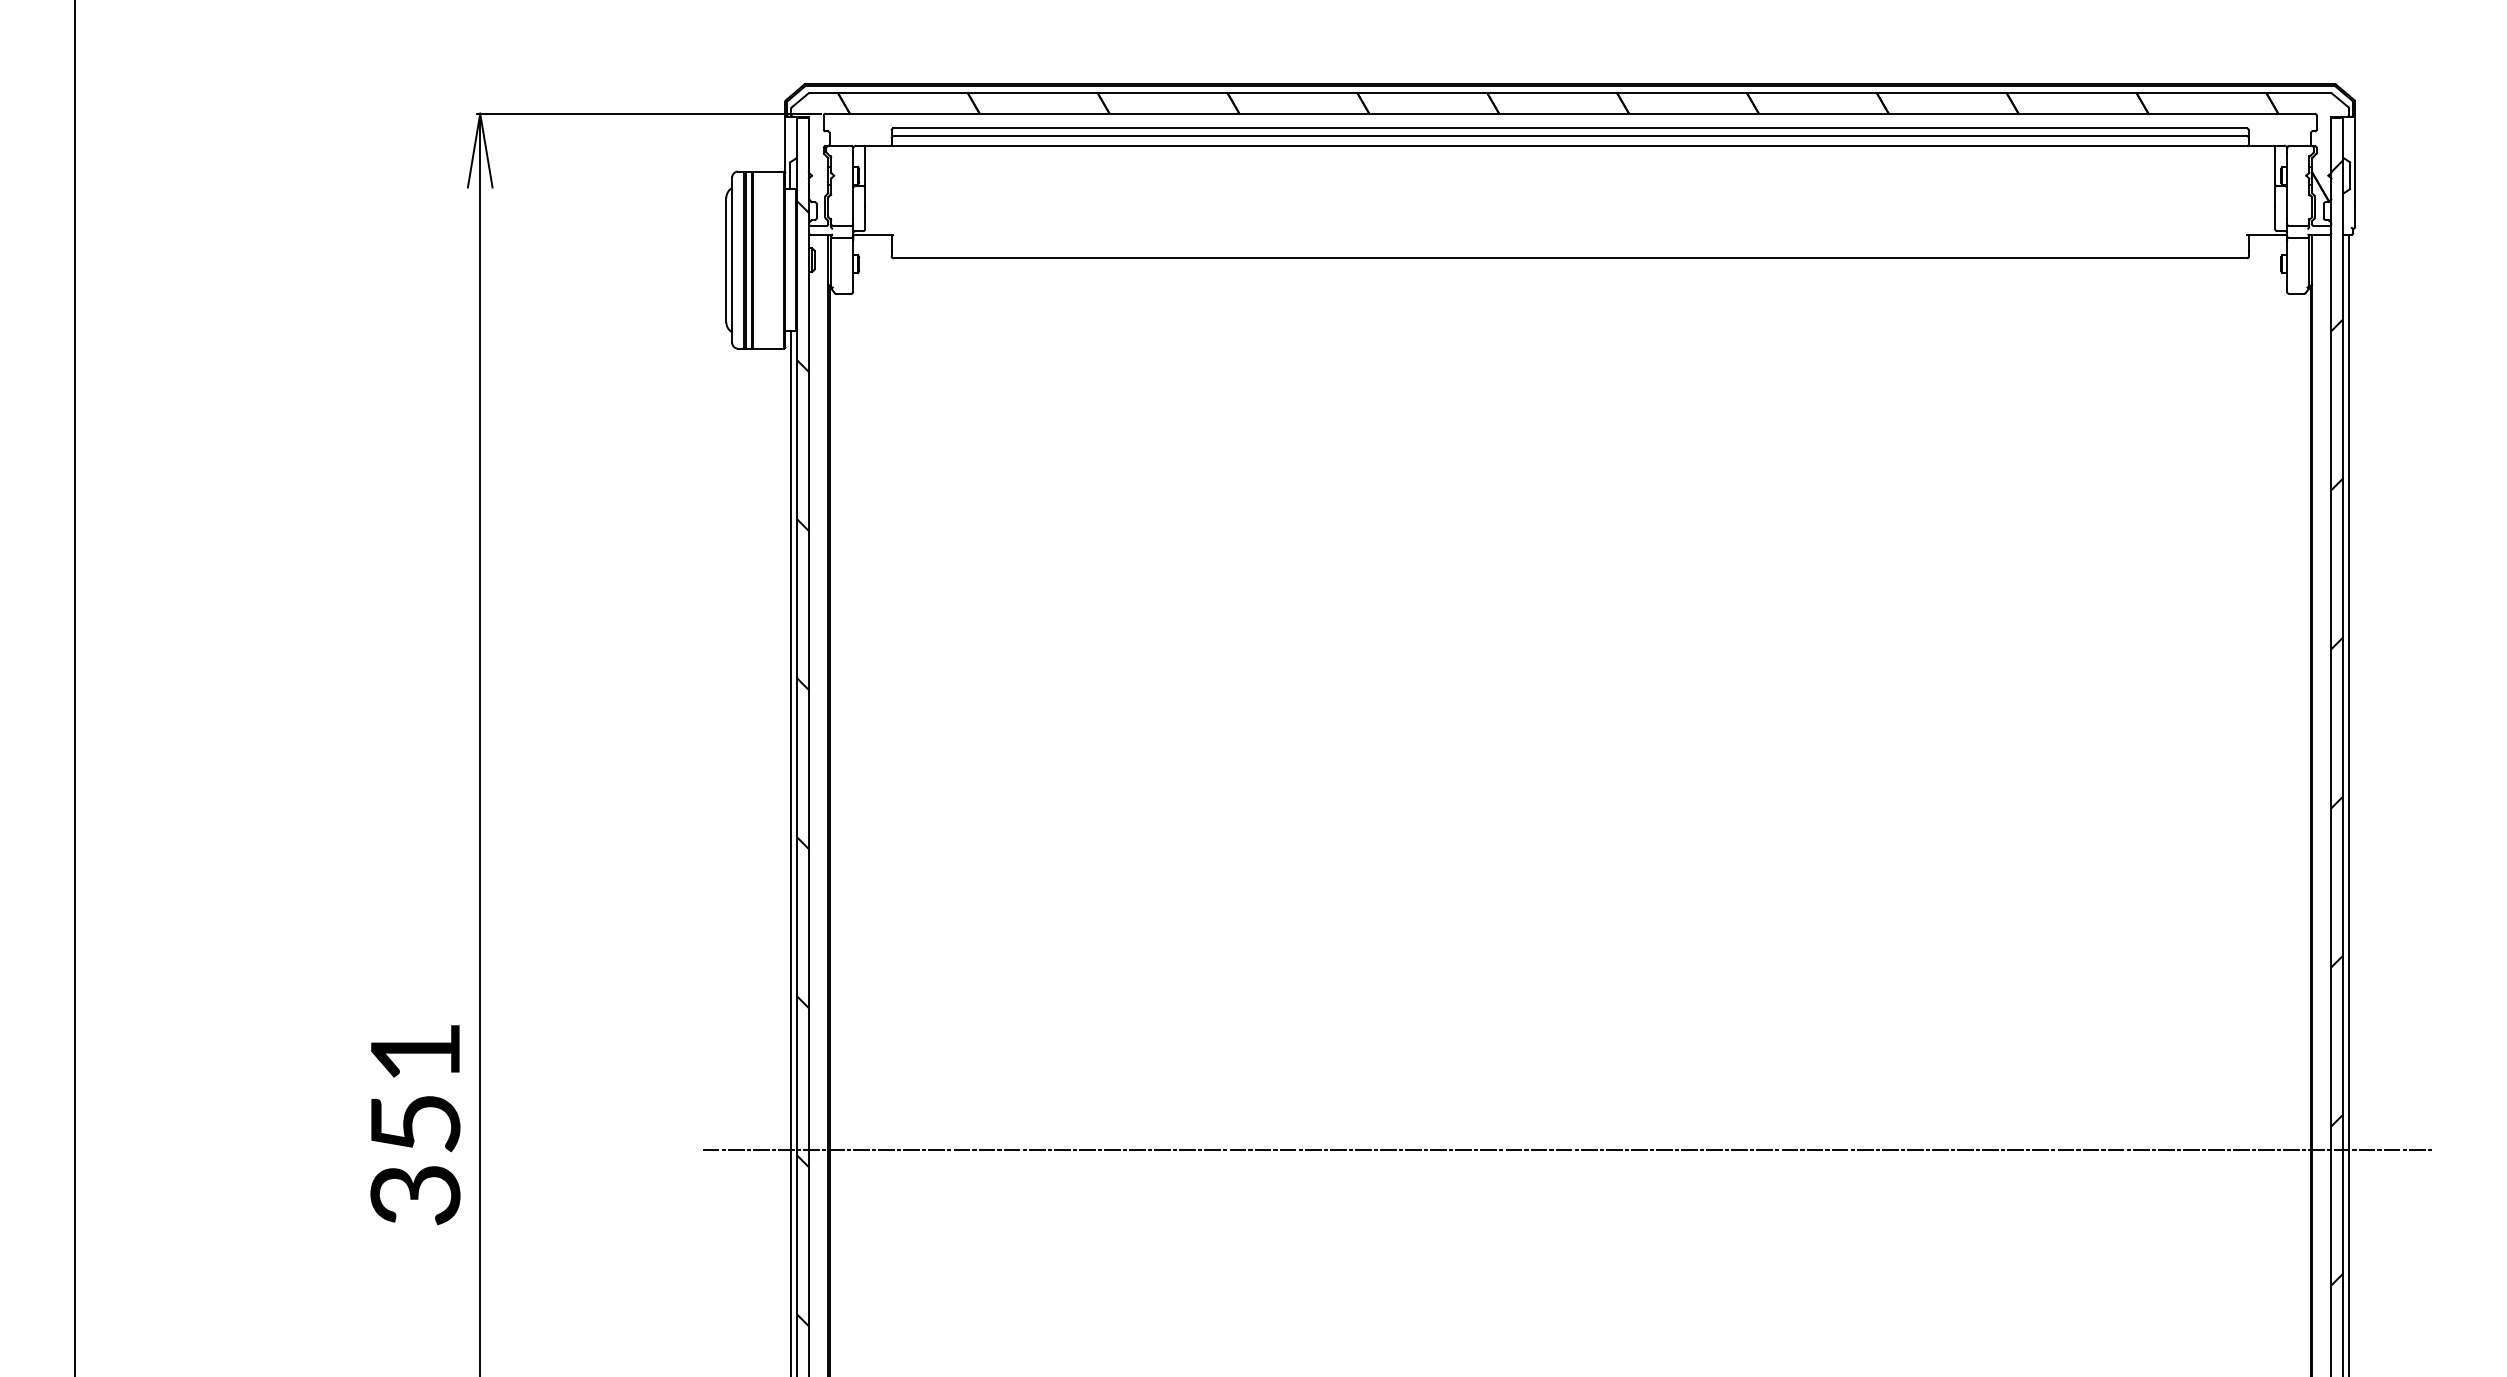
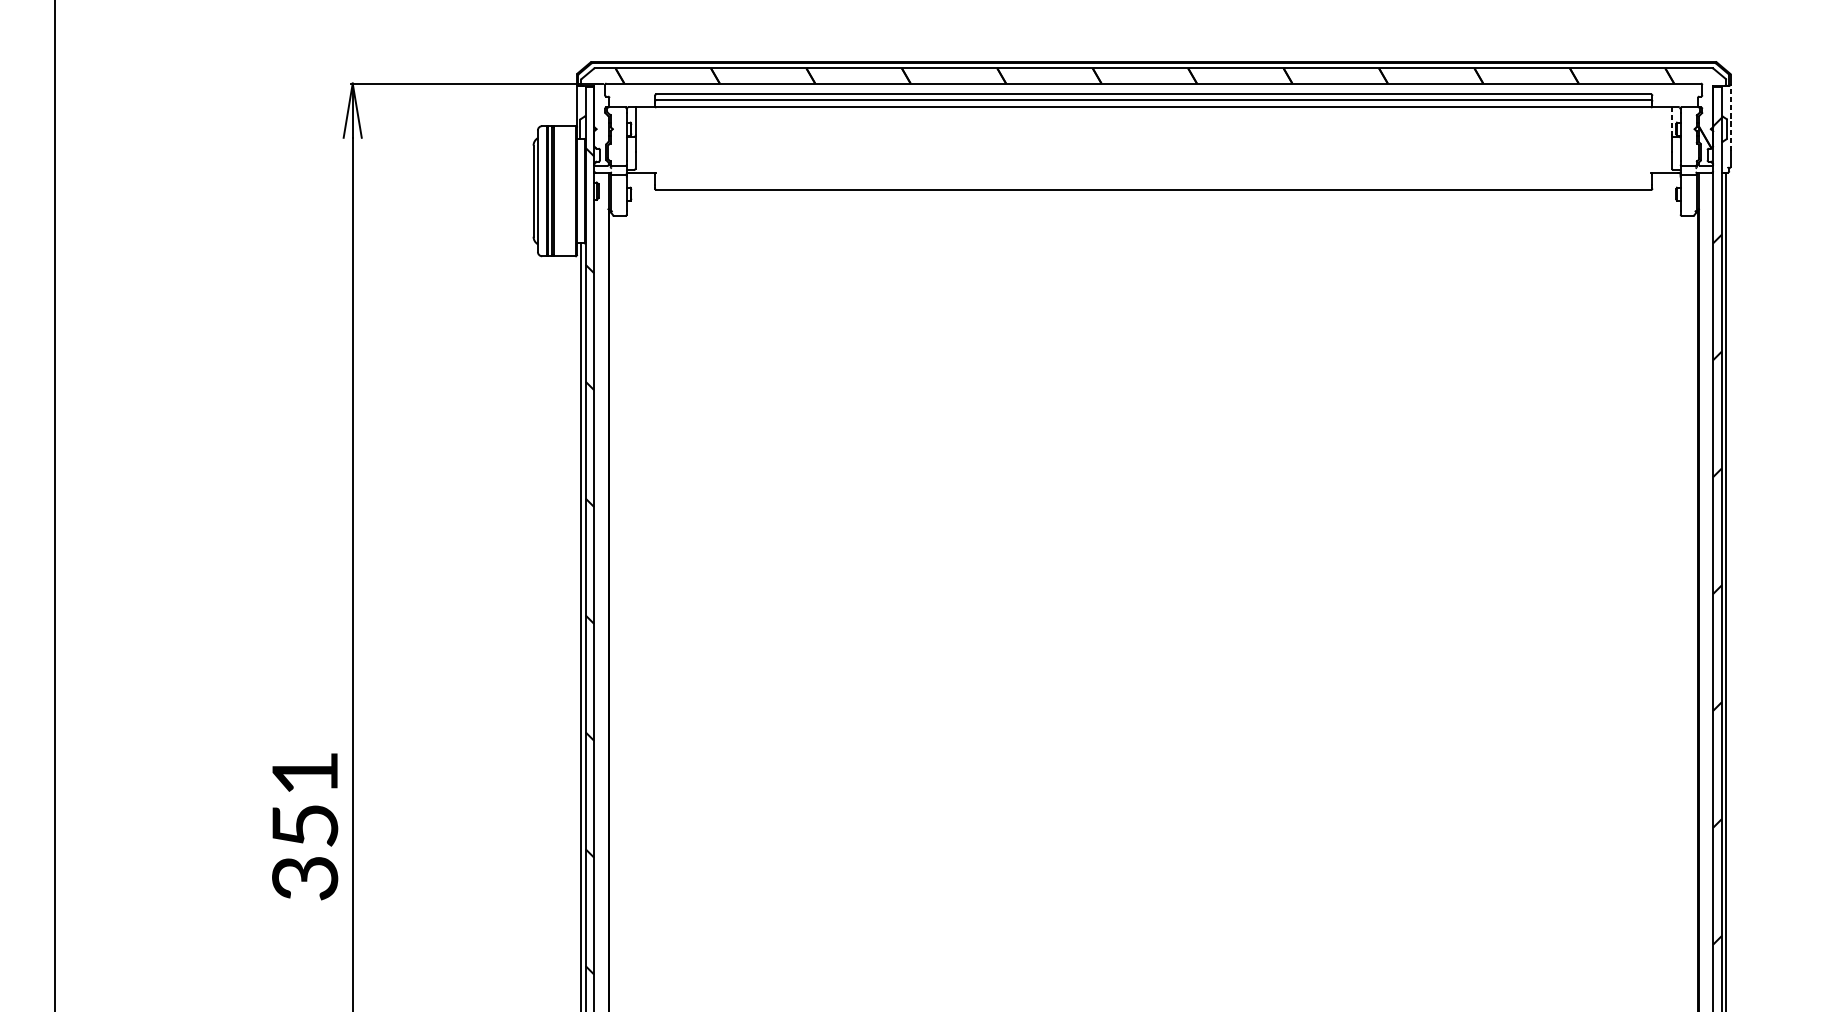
line: (2355, 159) -> (1730, 117), solid -> dashed
line: (2275, 164) -> (1672, 120), solid -> dashed
line: (1566, 1149) -> (1151, 844), removed

